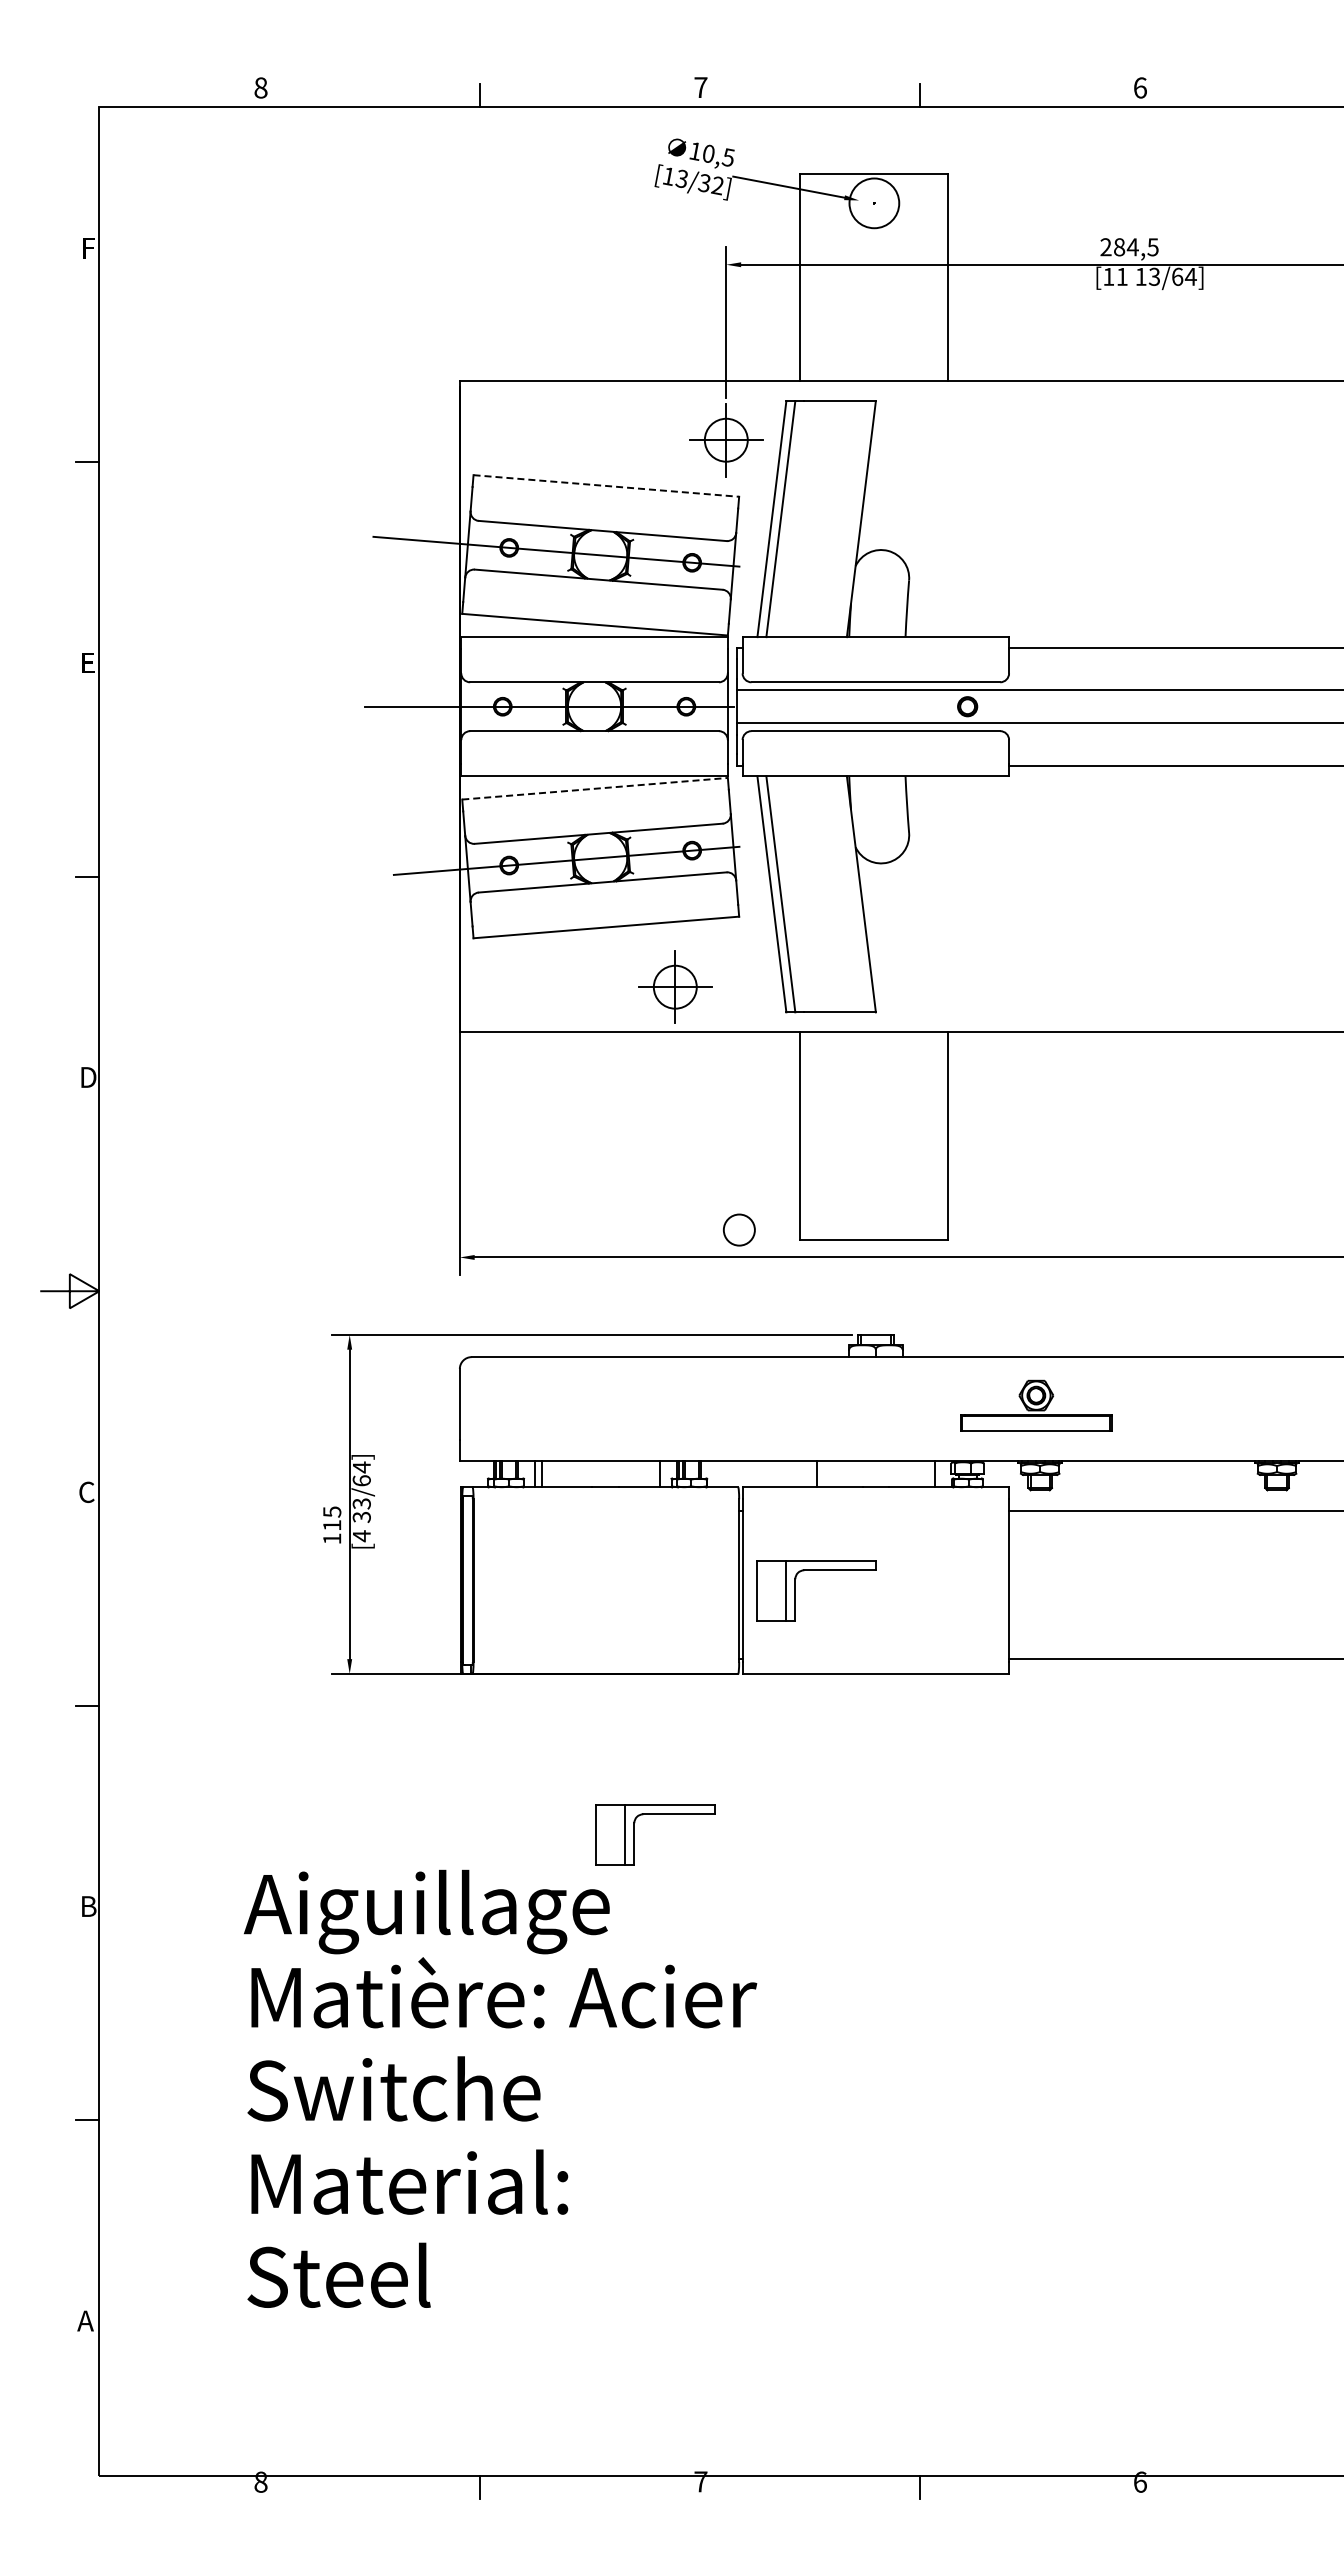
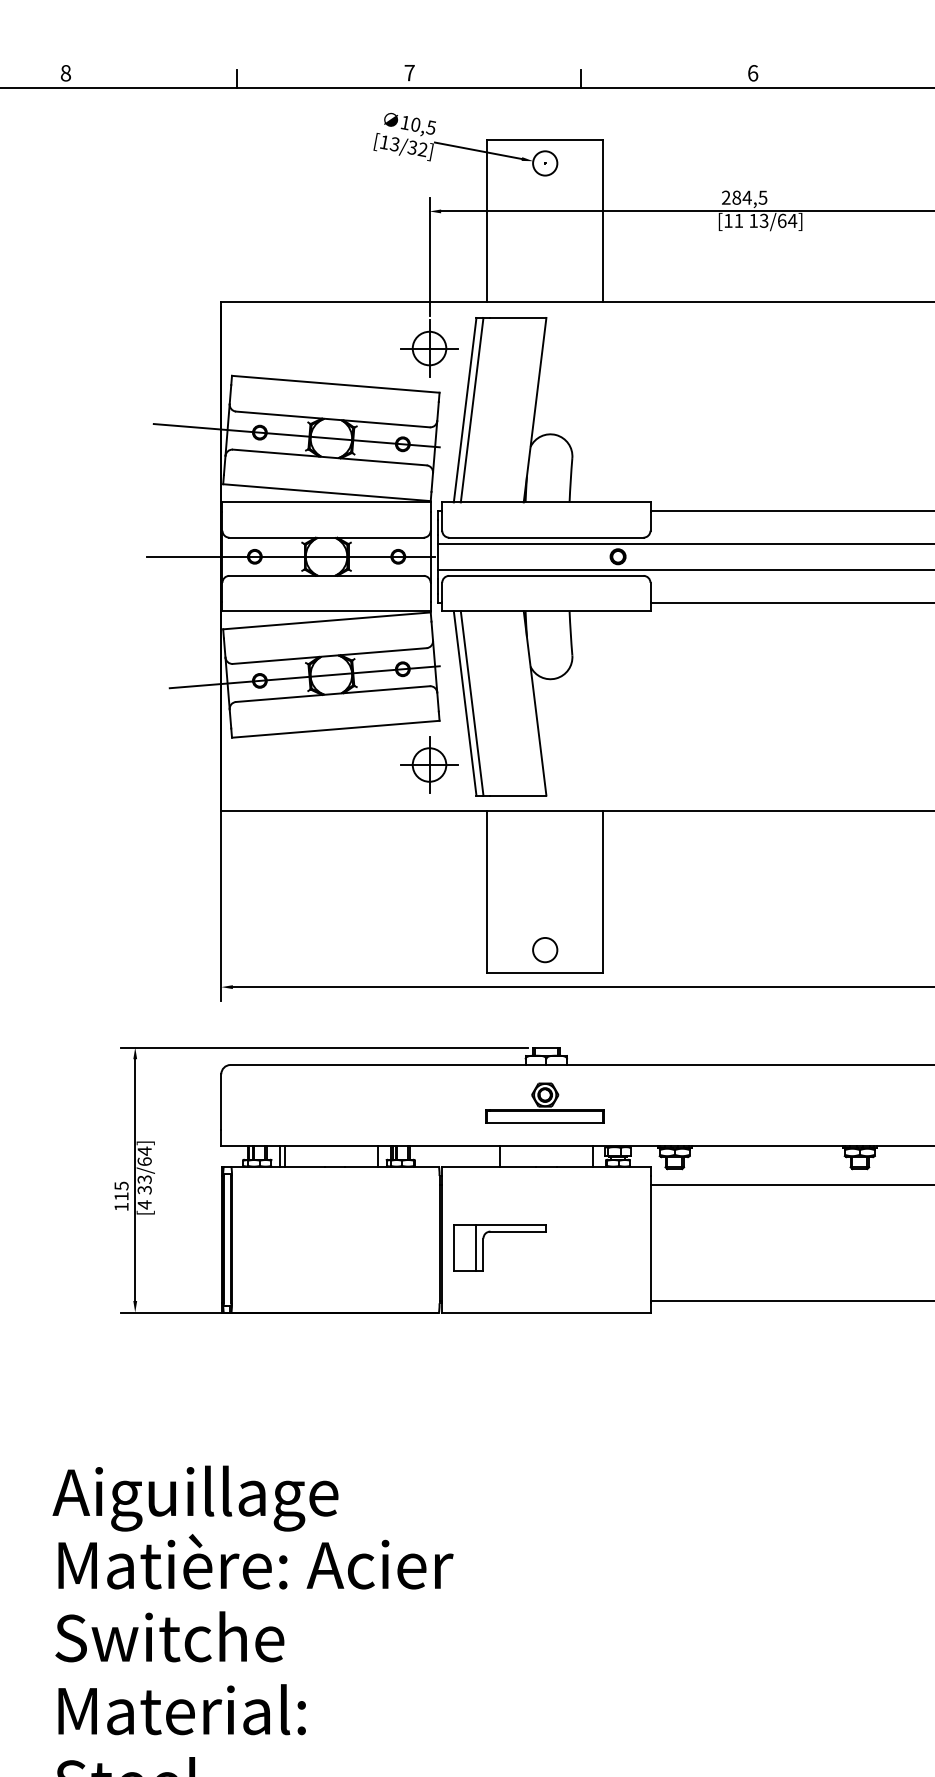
circle: (873, 202) -> (544, 162), size x0.62
line: (606, 486) -> (335, 384), dashed -> solid
line: (595, 788) -> (327, 620), dashed -> solid
part: (675, 986) -> (429, 764), moved
circle: (739, 1229) -> (545, 949), moved
part: (1036, 1405) -> (545, 1102), moved
part: (655, 1814) -> (374, 1422), removed

